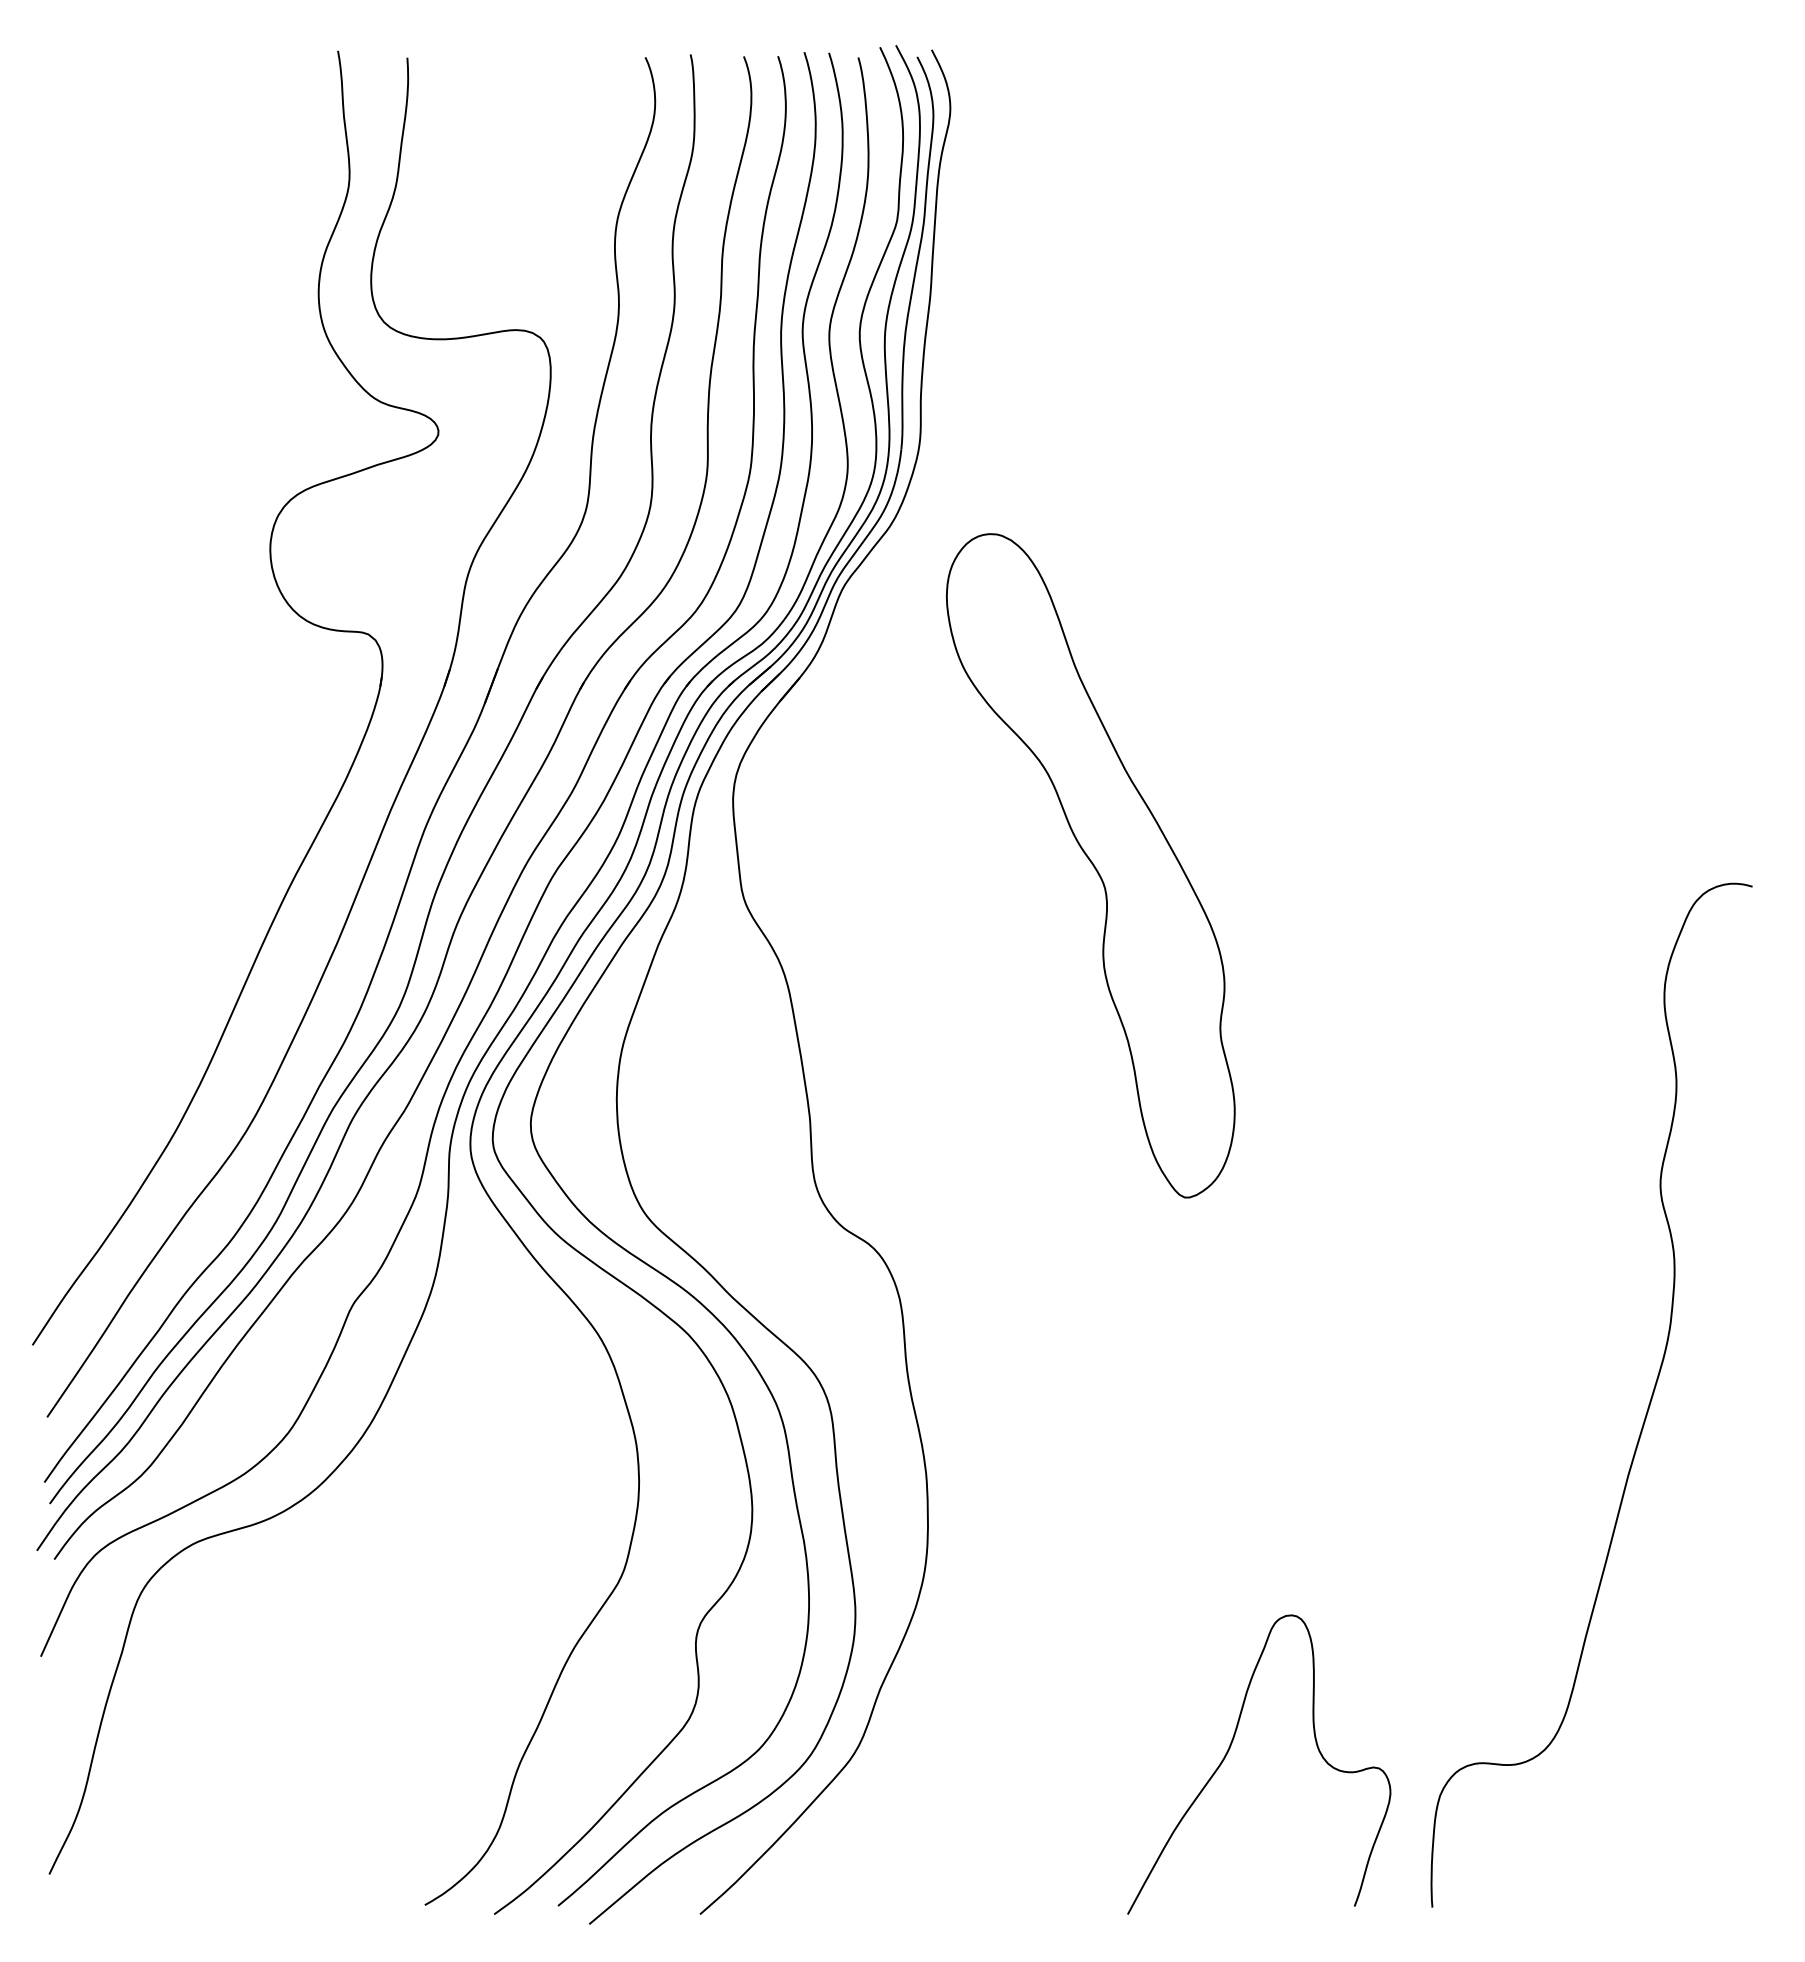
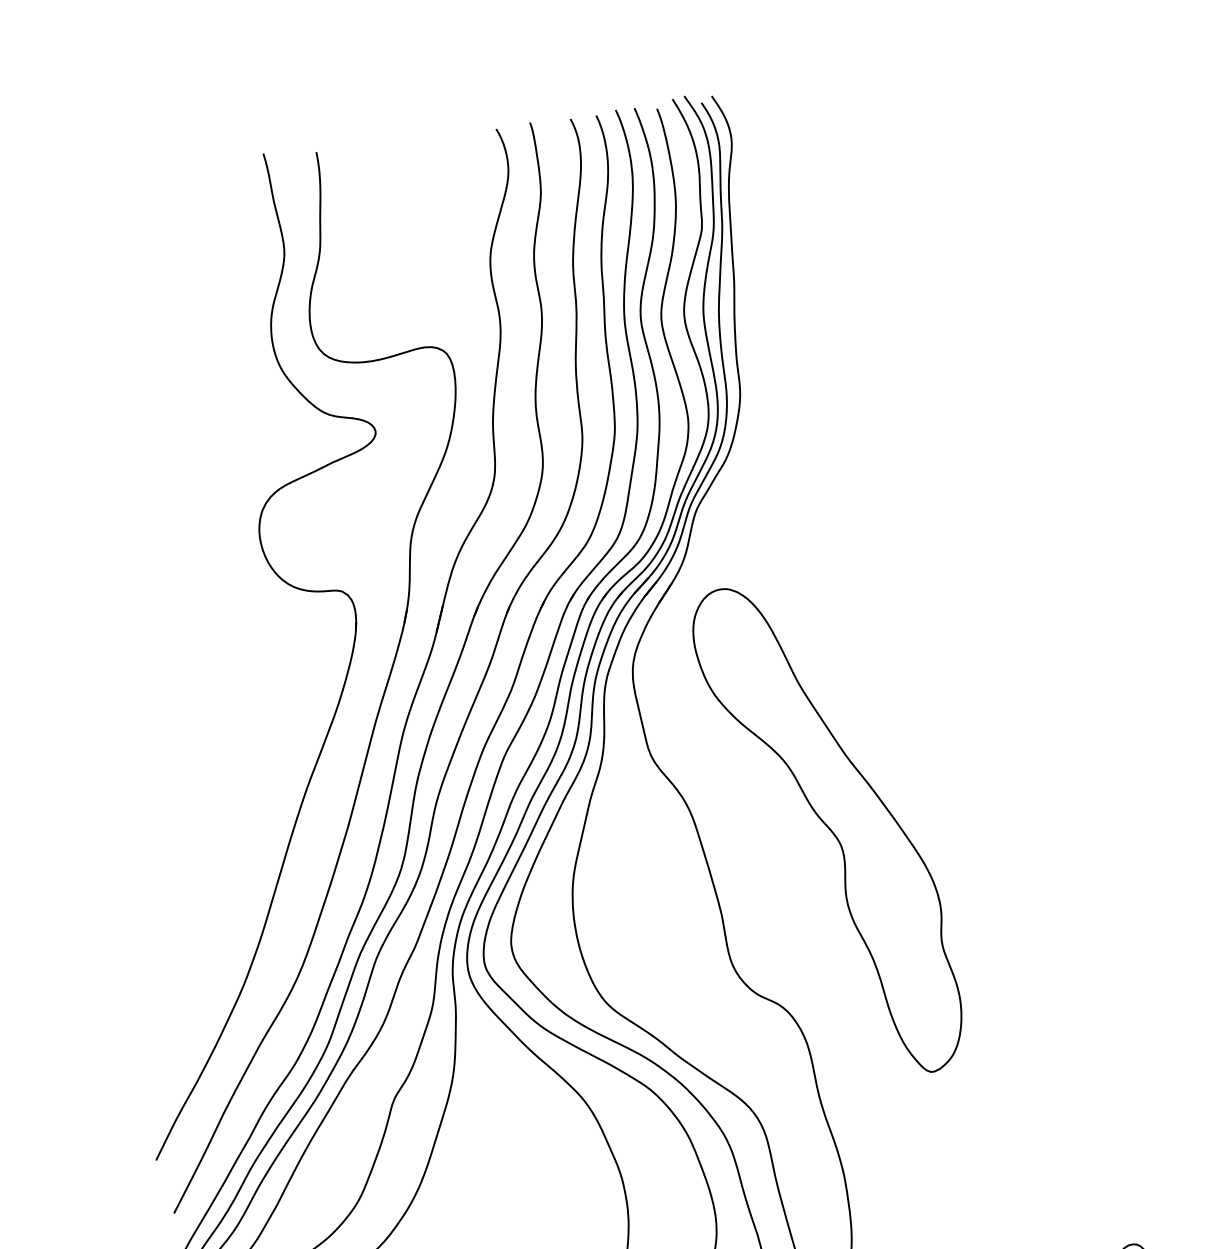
part: (1090, 865) -> (828, 830), moved

